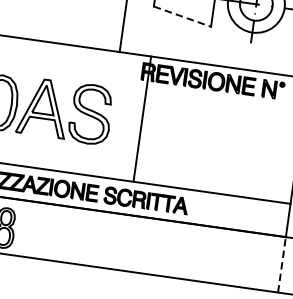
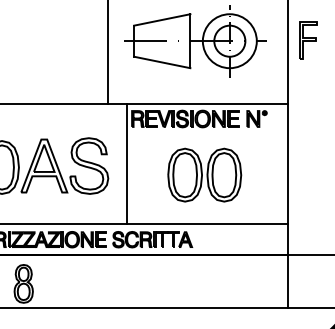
line: (182, 16) -> (162, 62), dashed -> solid
line: (142, 118) -> (127, 163), moved
part: (210, 140) -> (204, 174), added
line: (282, 264) -> (288, 281), dashed -> solid

